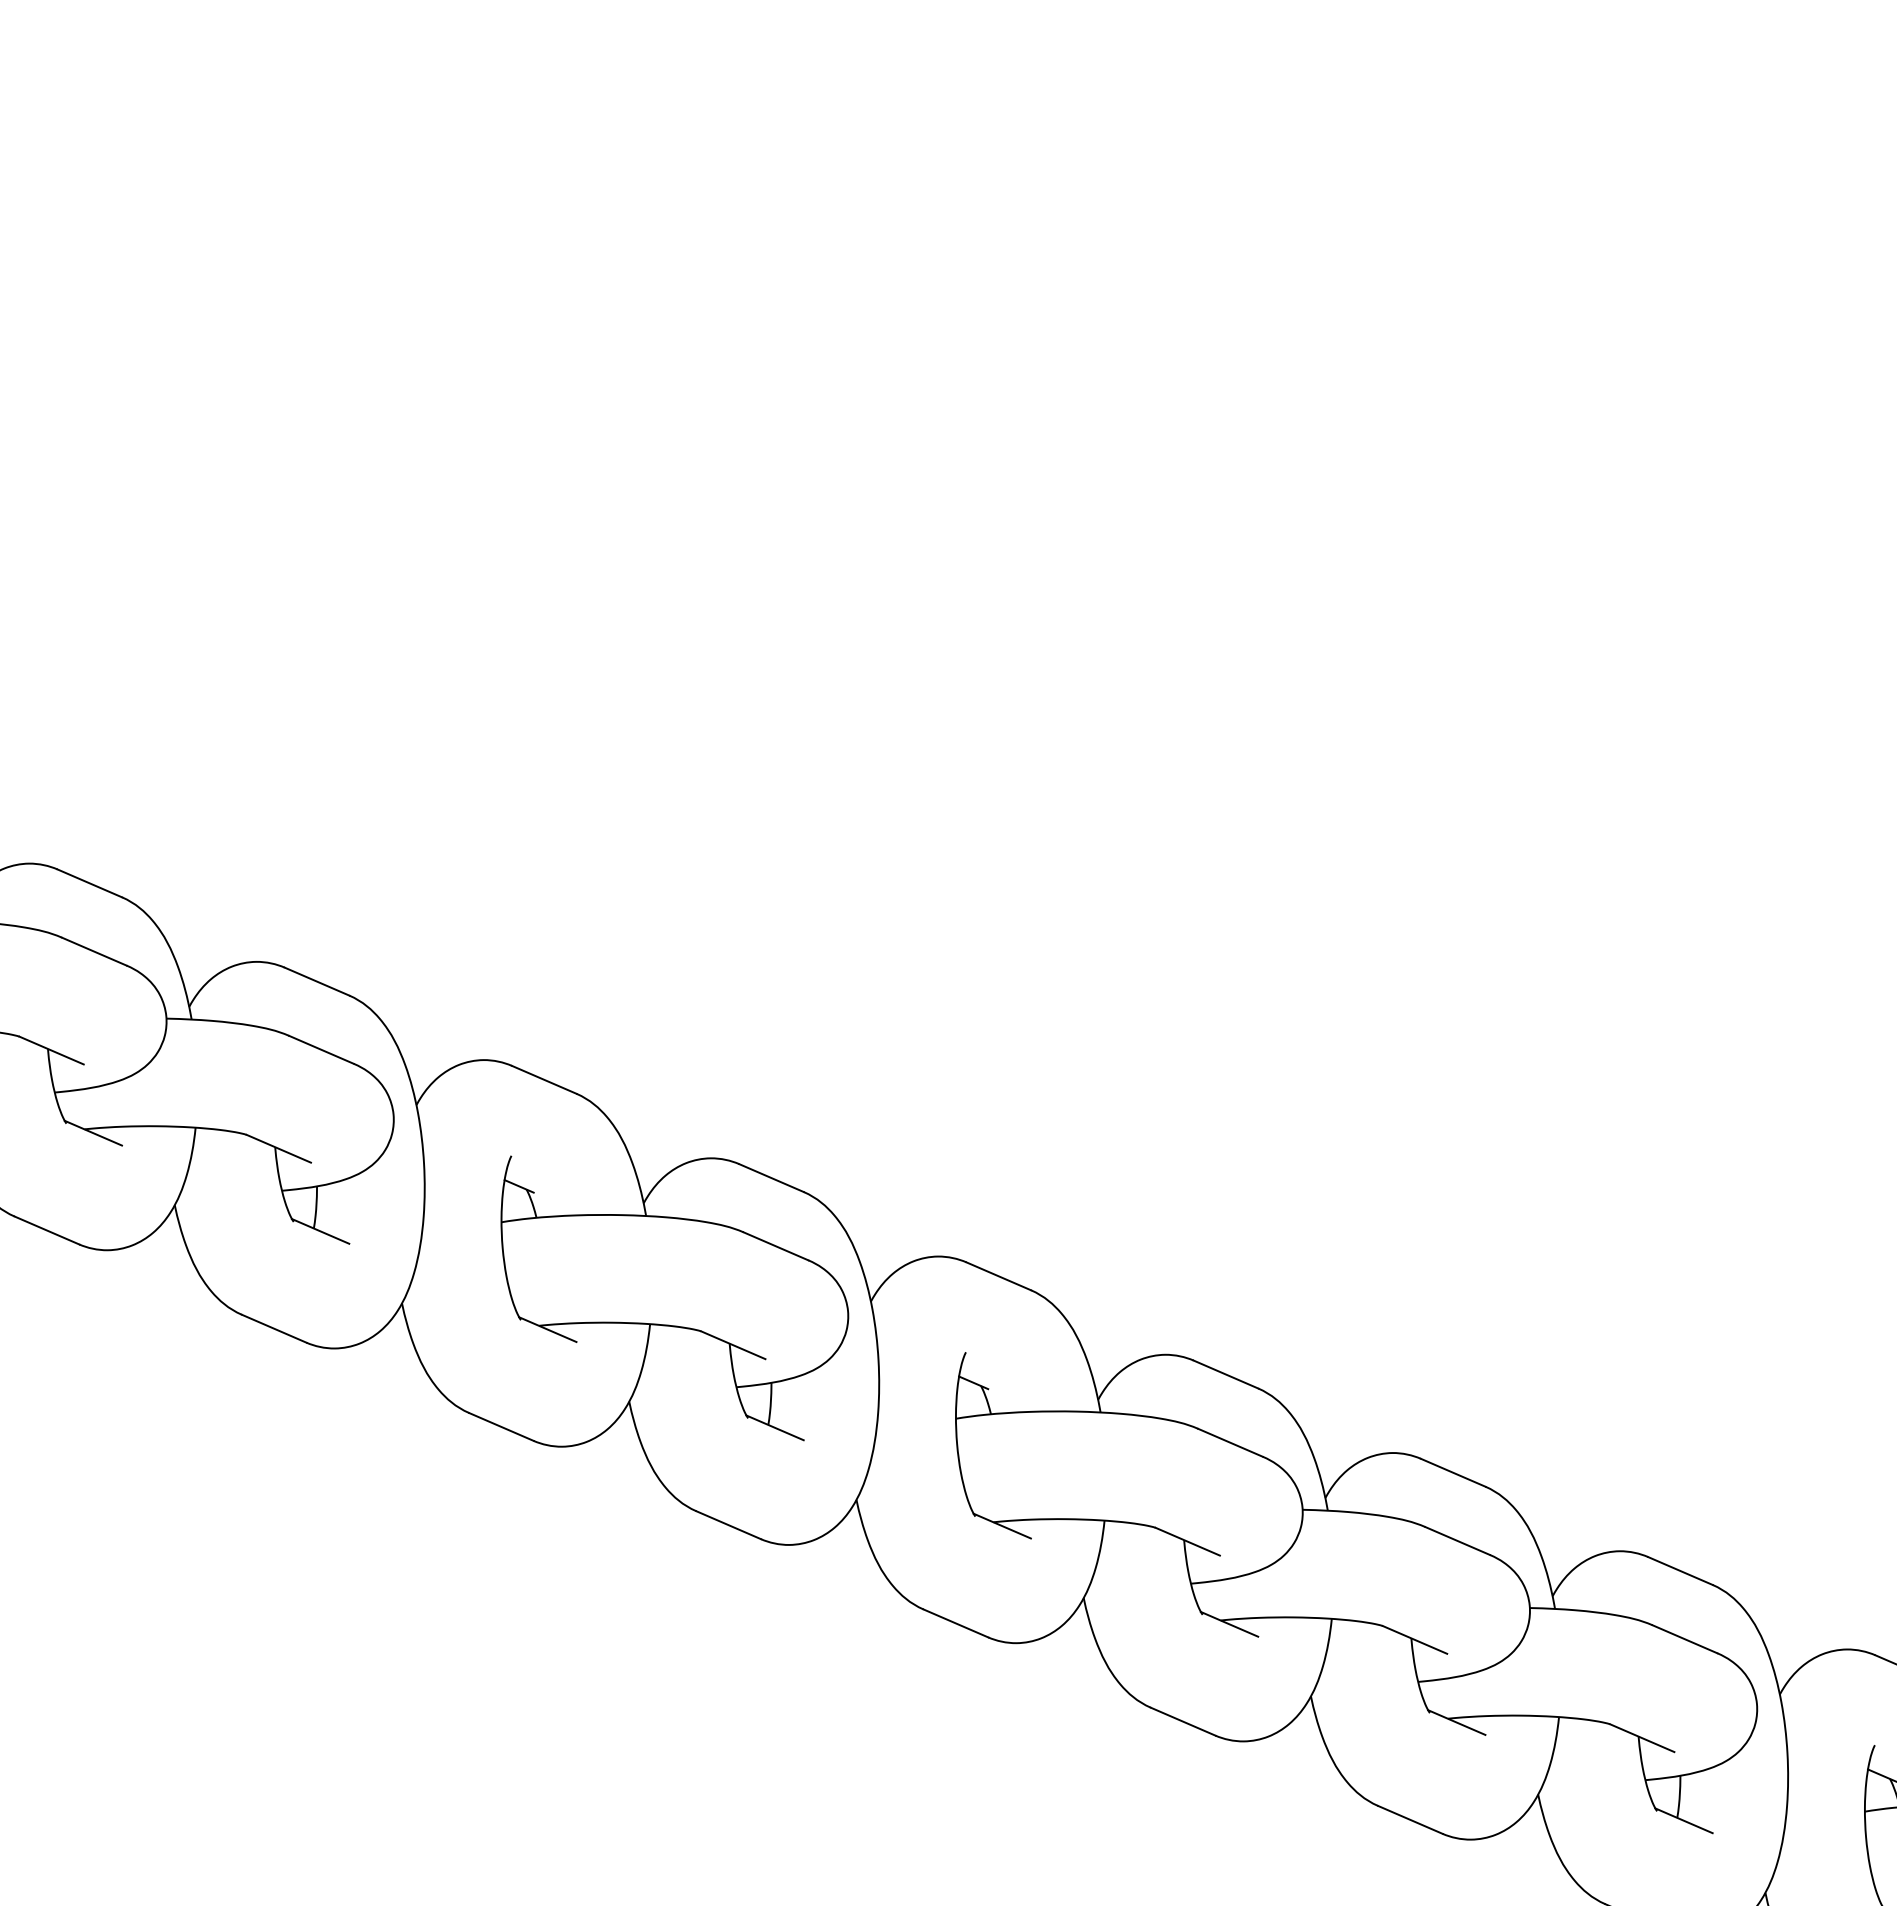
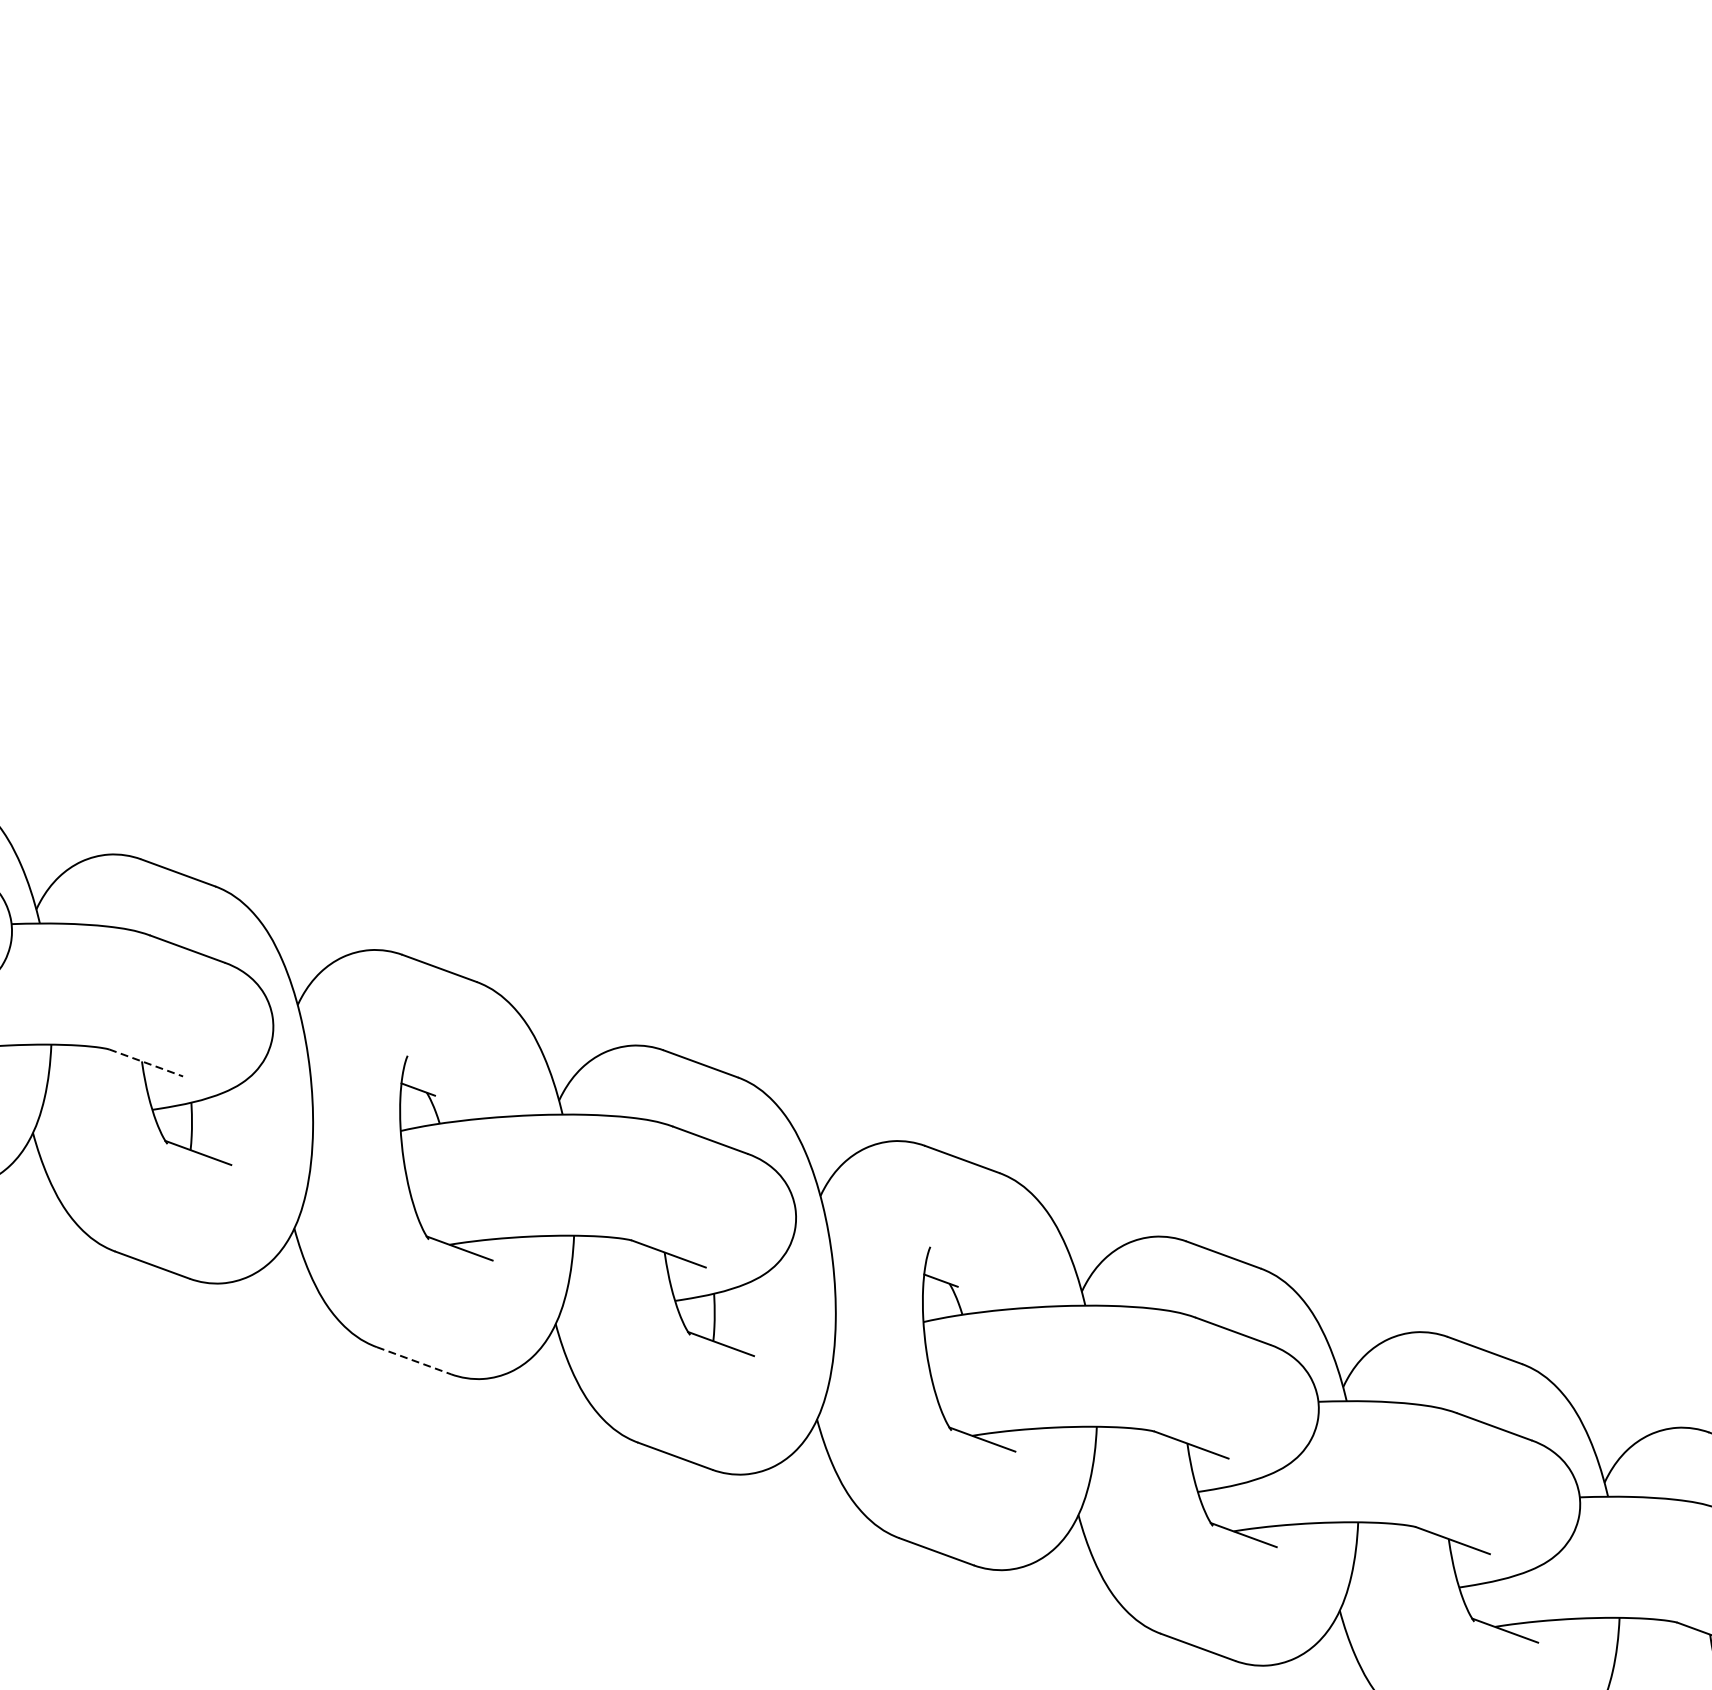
line: (279, 1148) -> (146, 1062), solid -> dashed
line: (501, 1427) -> (414, 1361), solid -> dashed

